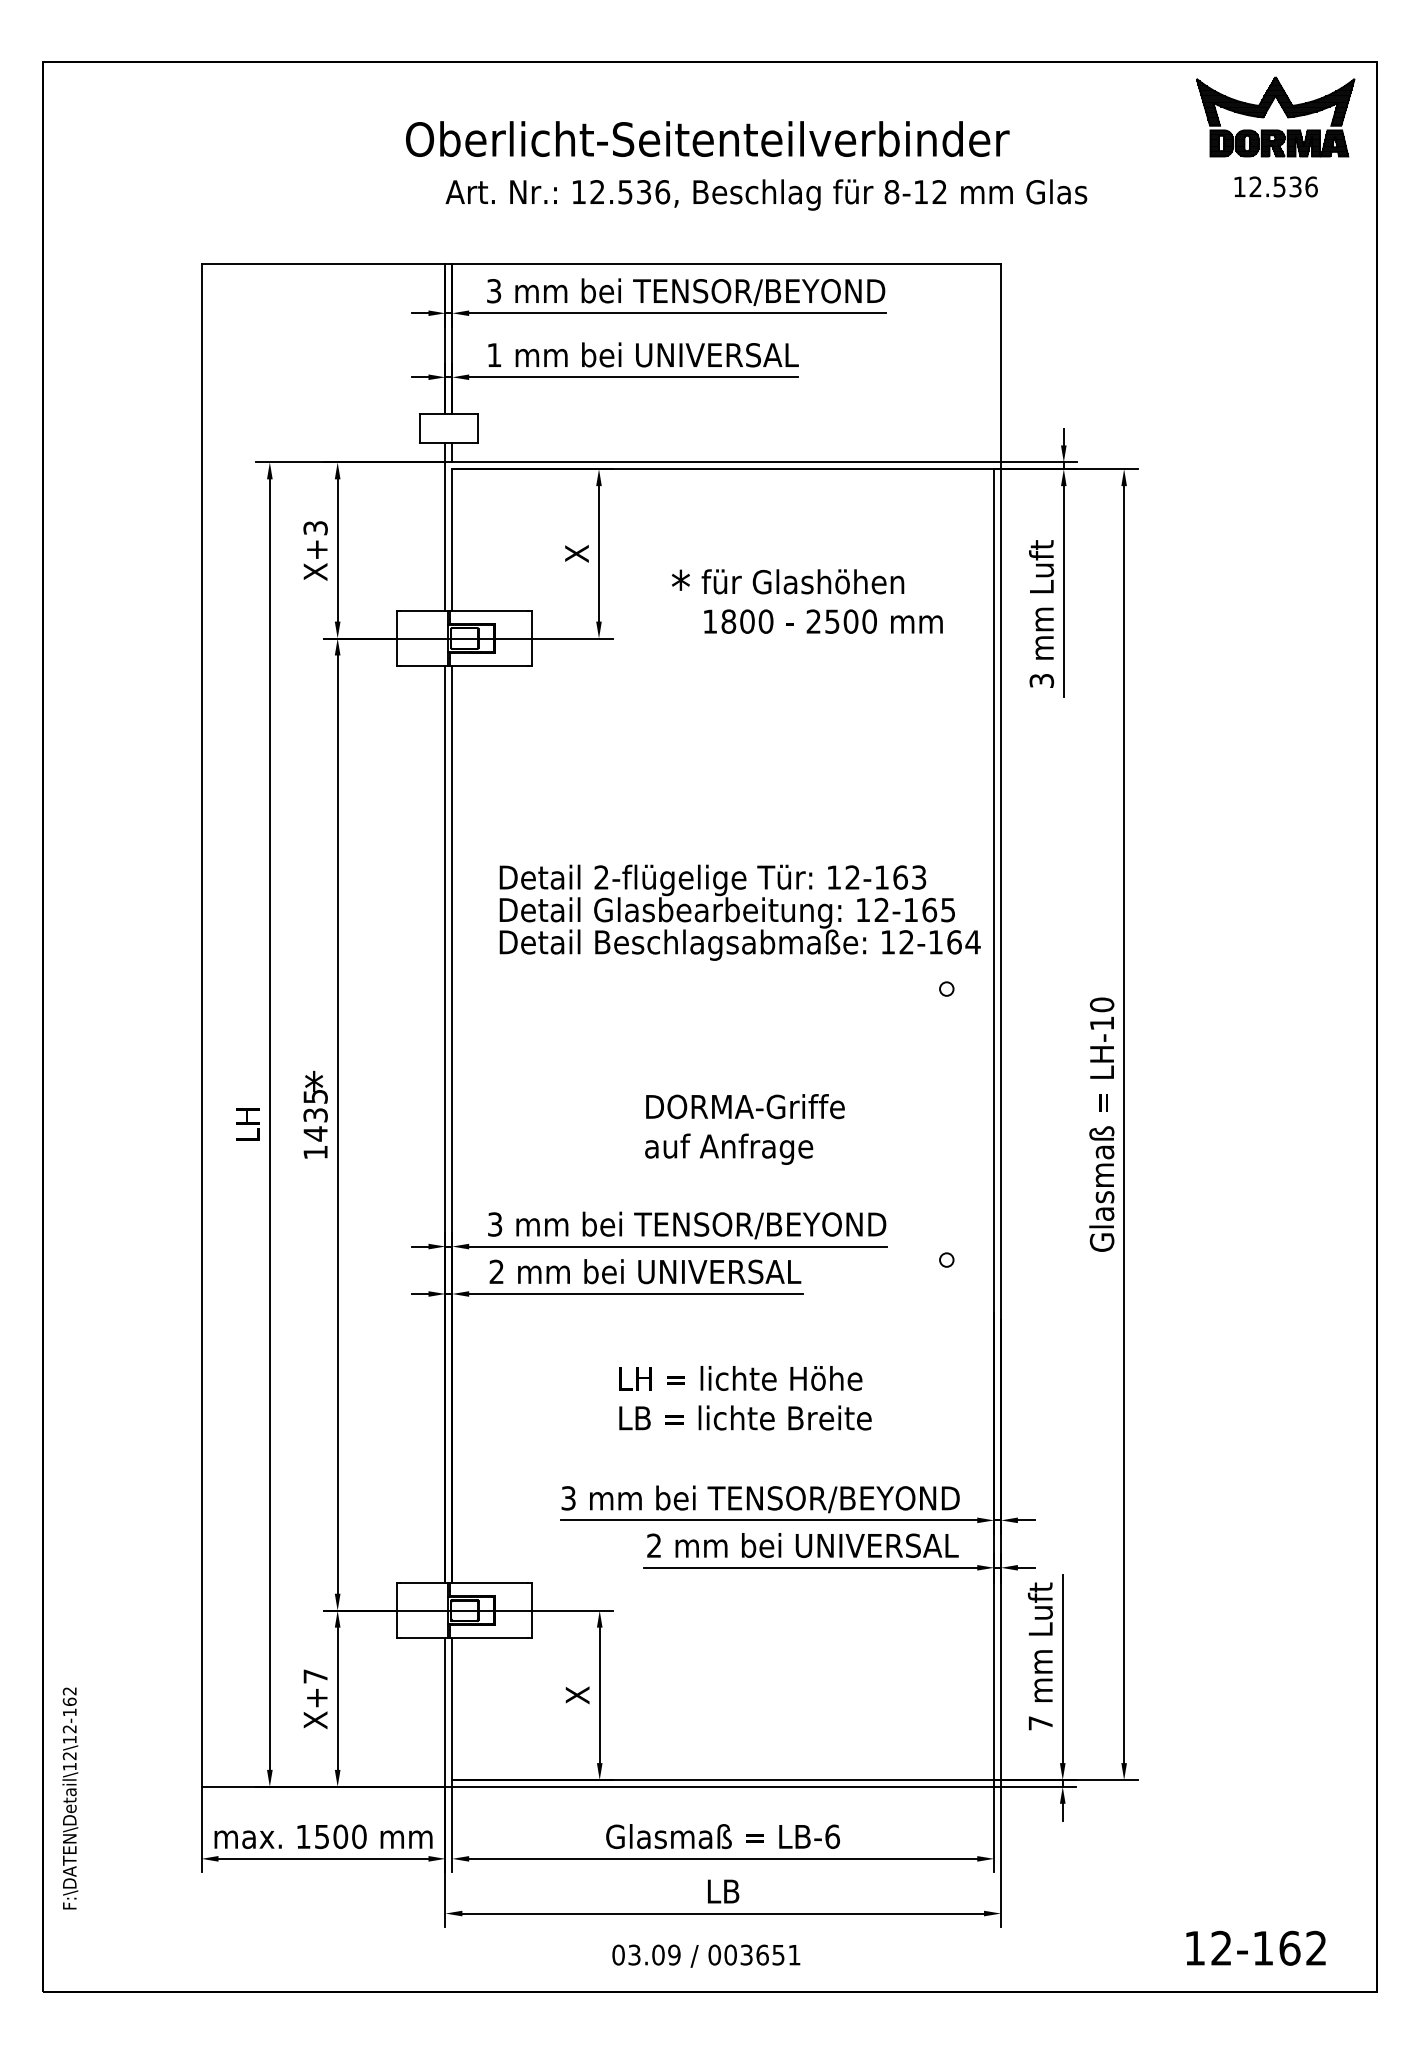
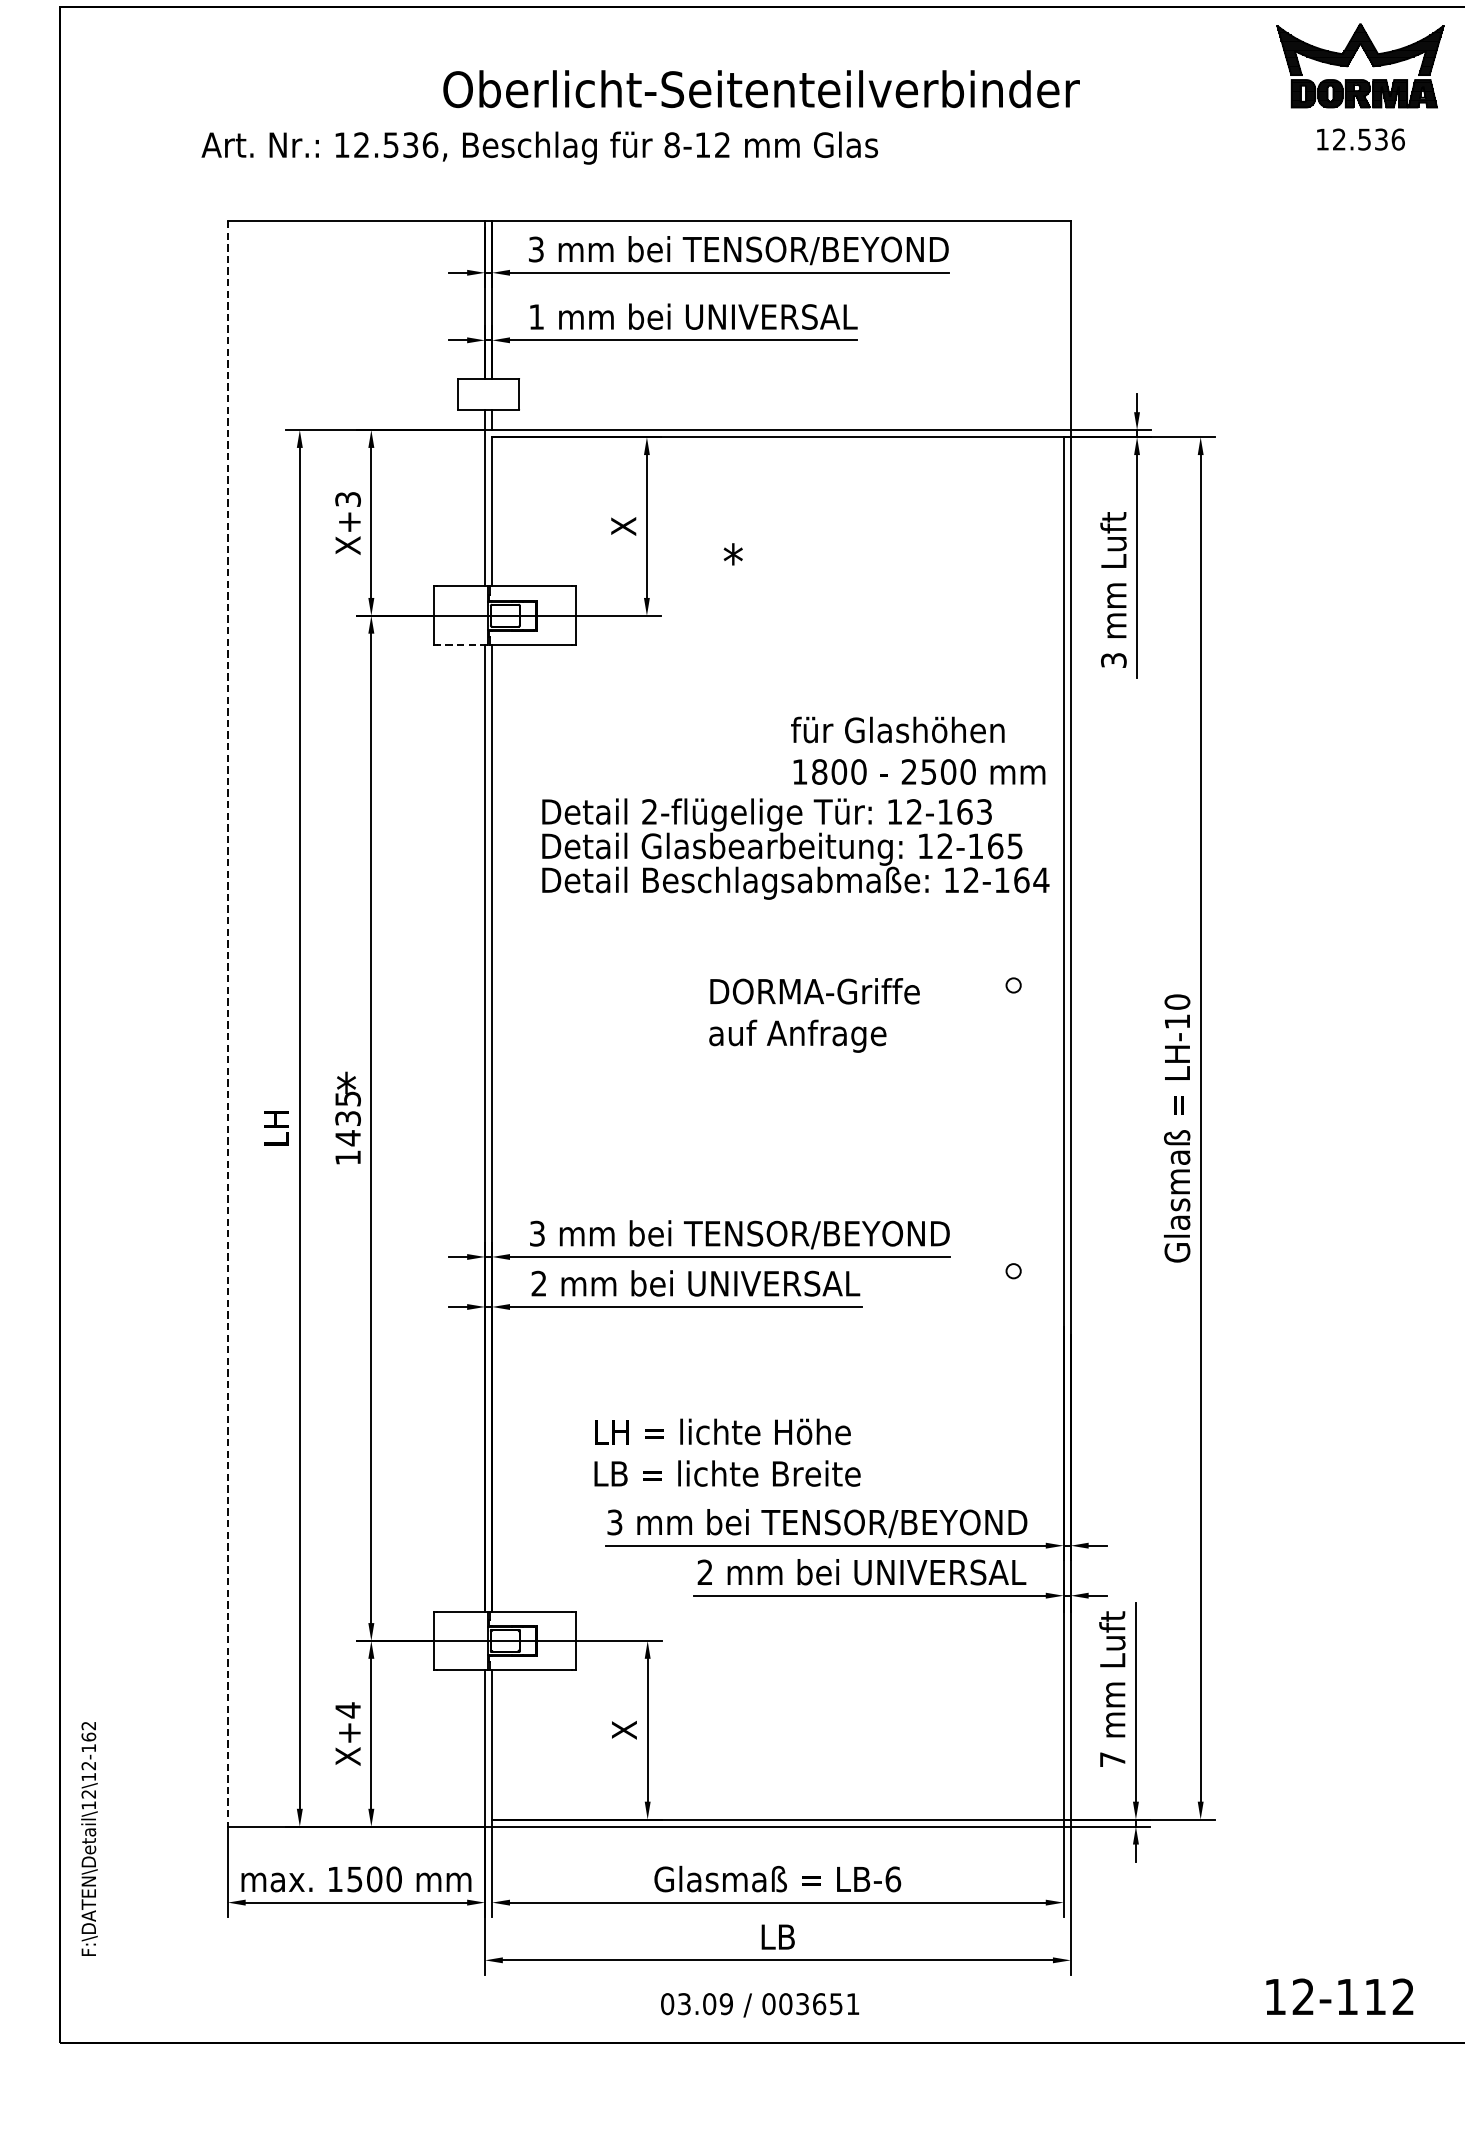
text: (766, 194) -> (539, 147), moved
text: (821, 601) -> (917, 750), moved
line: (424, 666) -> (462, 645), solid -> dashed
text: (739, 912) -> (795, 848), moved
line: (201, 1025) -> (227, 1023), solid -> dashed
text: (744, 1129) -> (814, 1015), moved
text: (745, 1398) -> (727, 1453), moved
text: (315, 1676) -> (347, 1710), X+7 -> X+4
text: (1289, 1947) -> (1375, 1996), 12-162 -> 12-112

